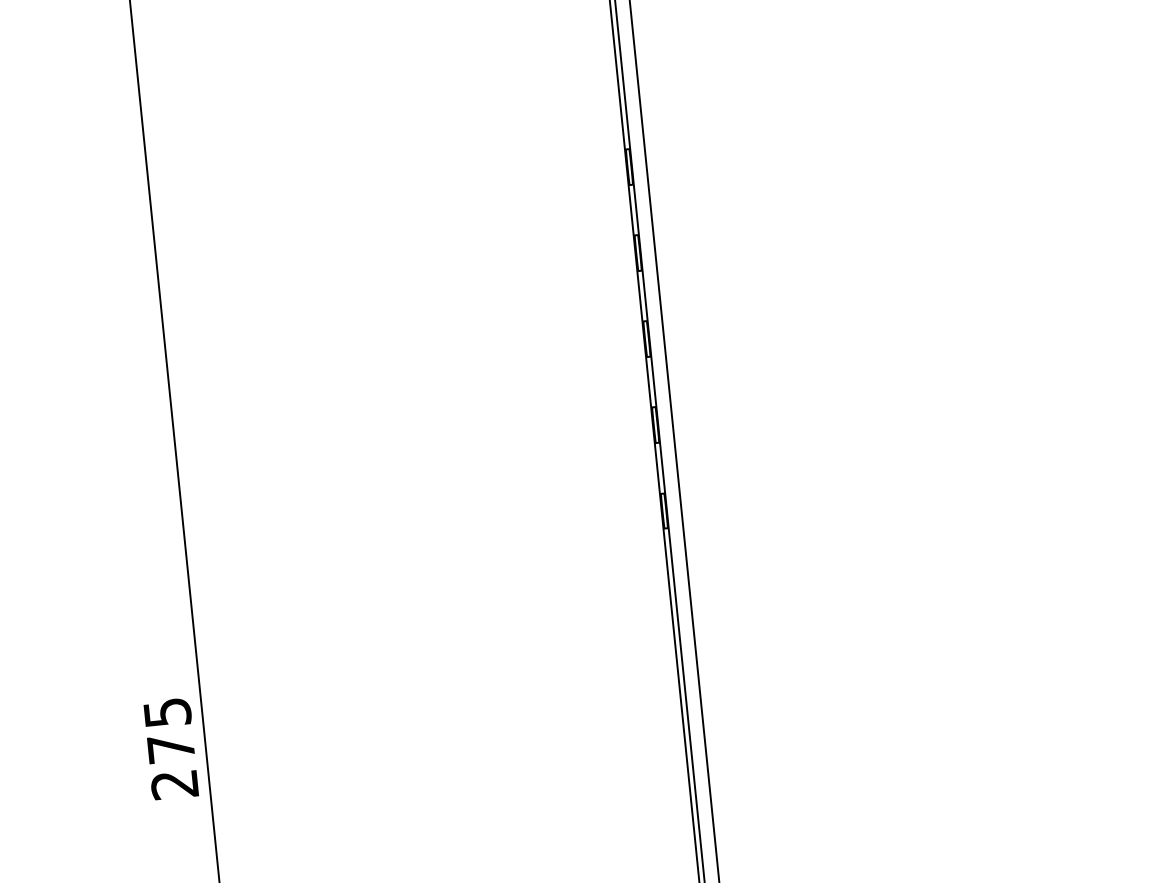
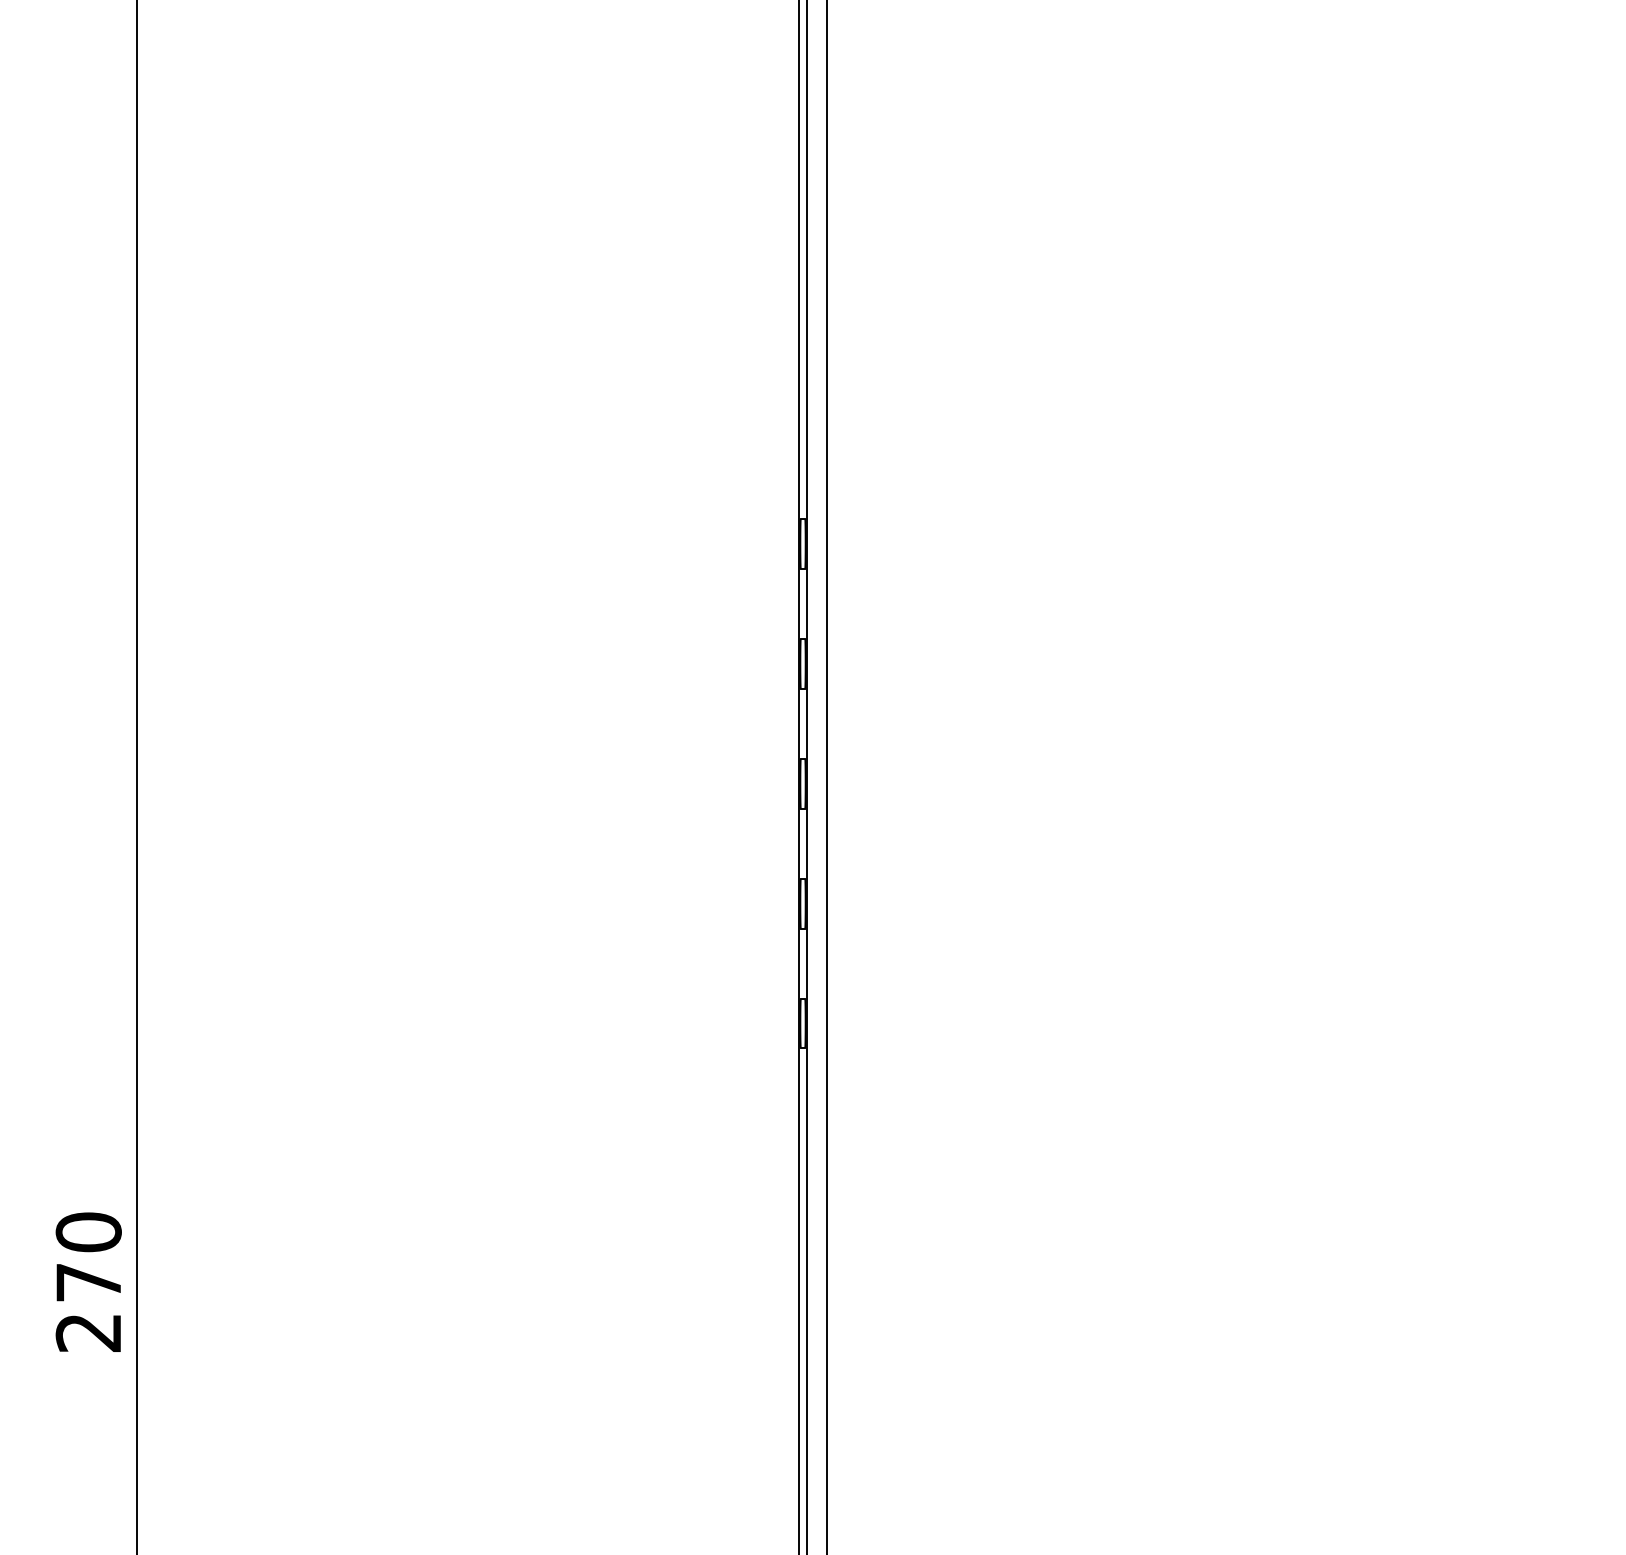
text: (167, 712) -> (88, 1232), 275 -> 270

